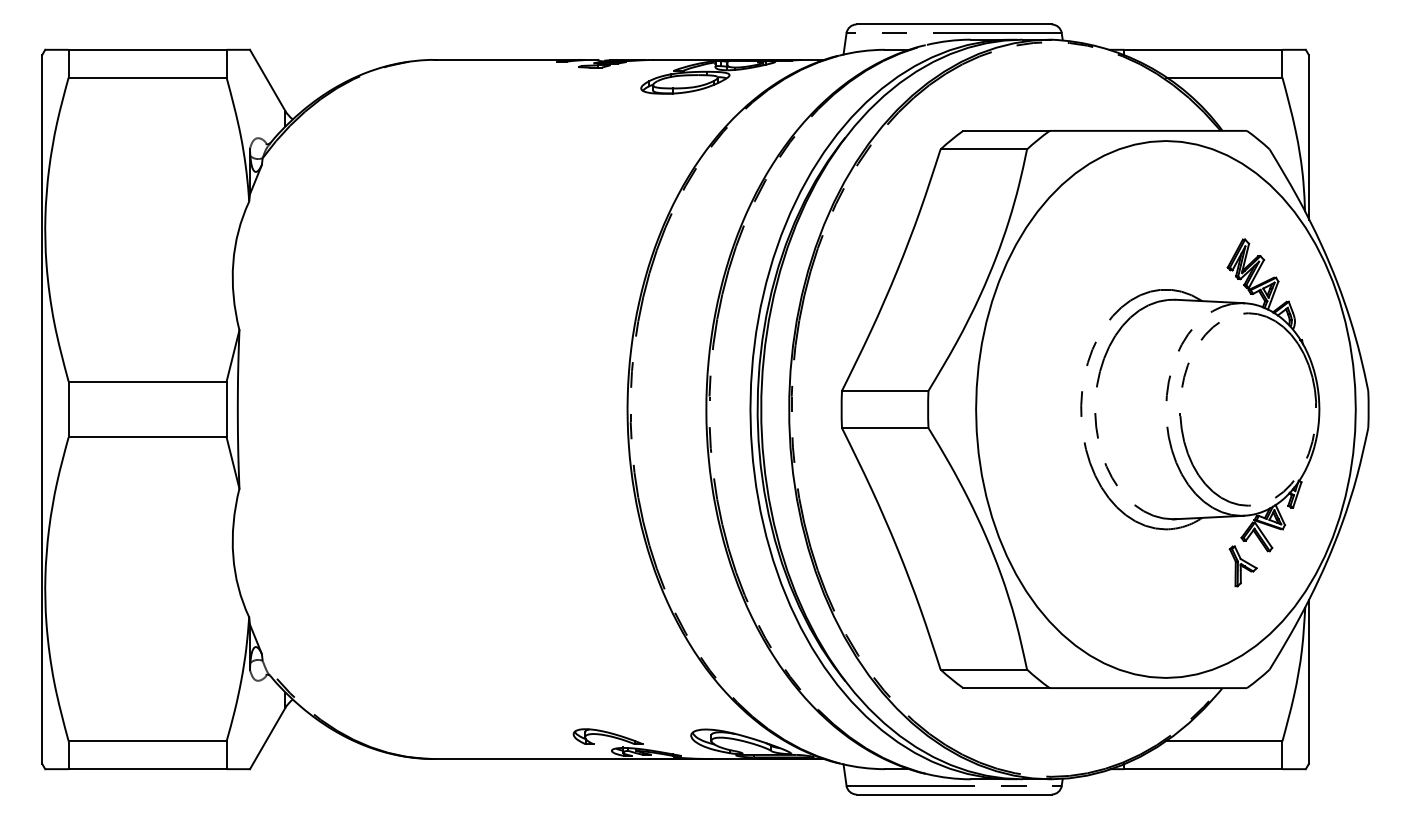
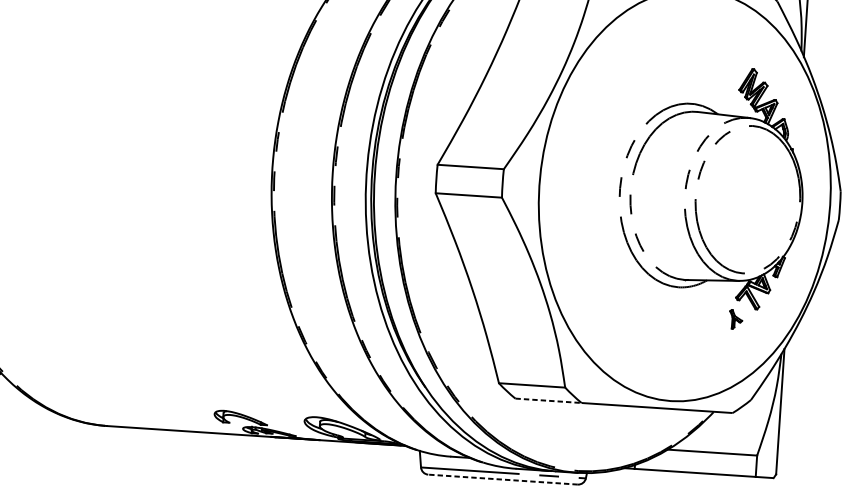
part: (1242, 566) -> (735, 319), size x0.6
line: (1007, 688) -> (549, 401), solid -> dashed
line: (954, 794) -> (503, 479), solid -> dashed

